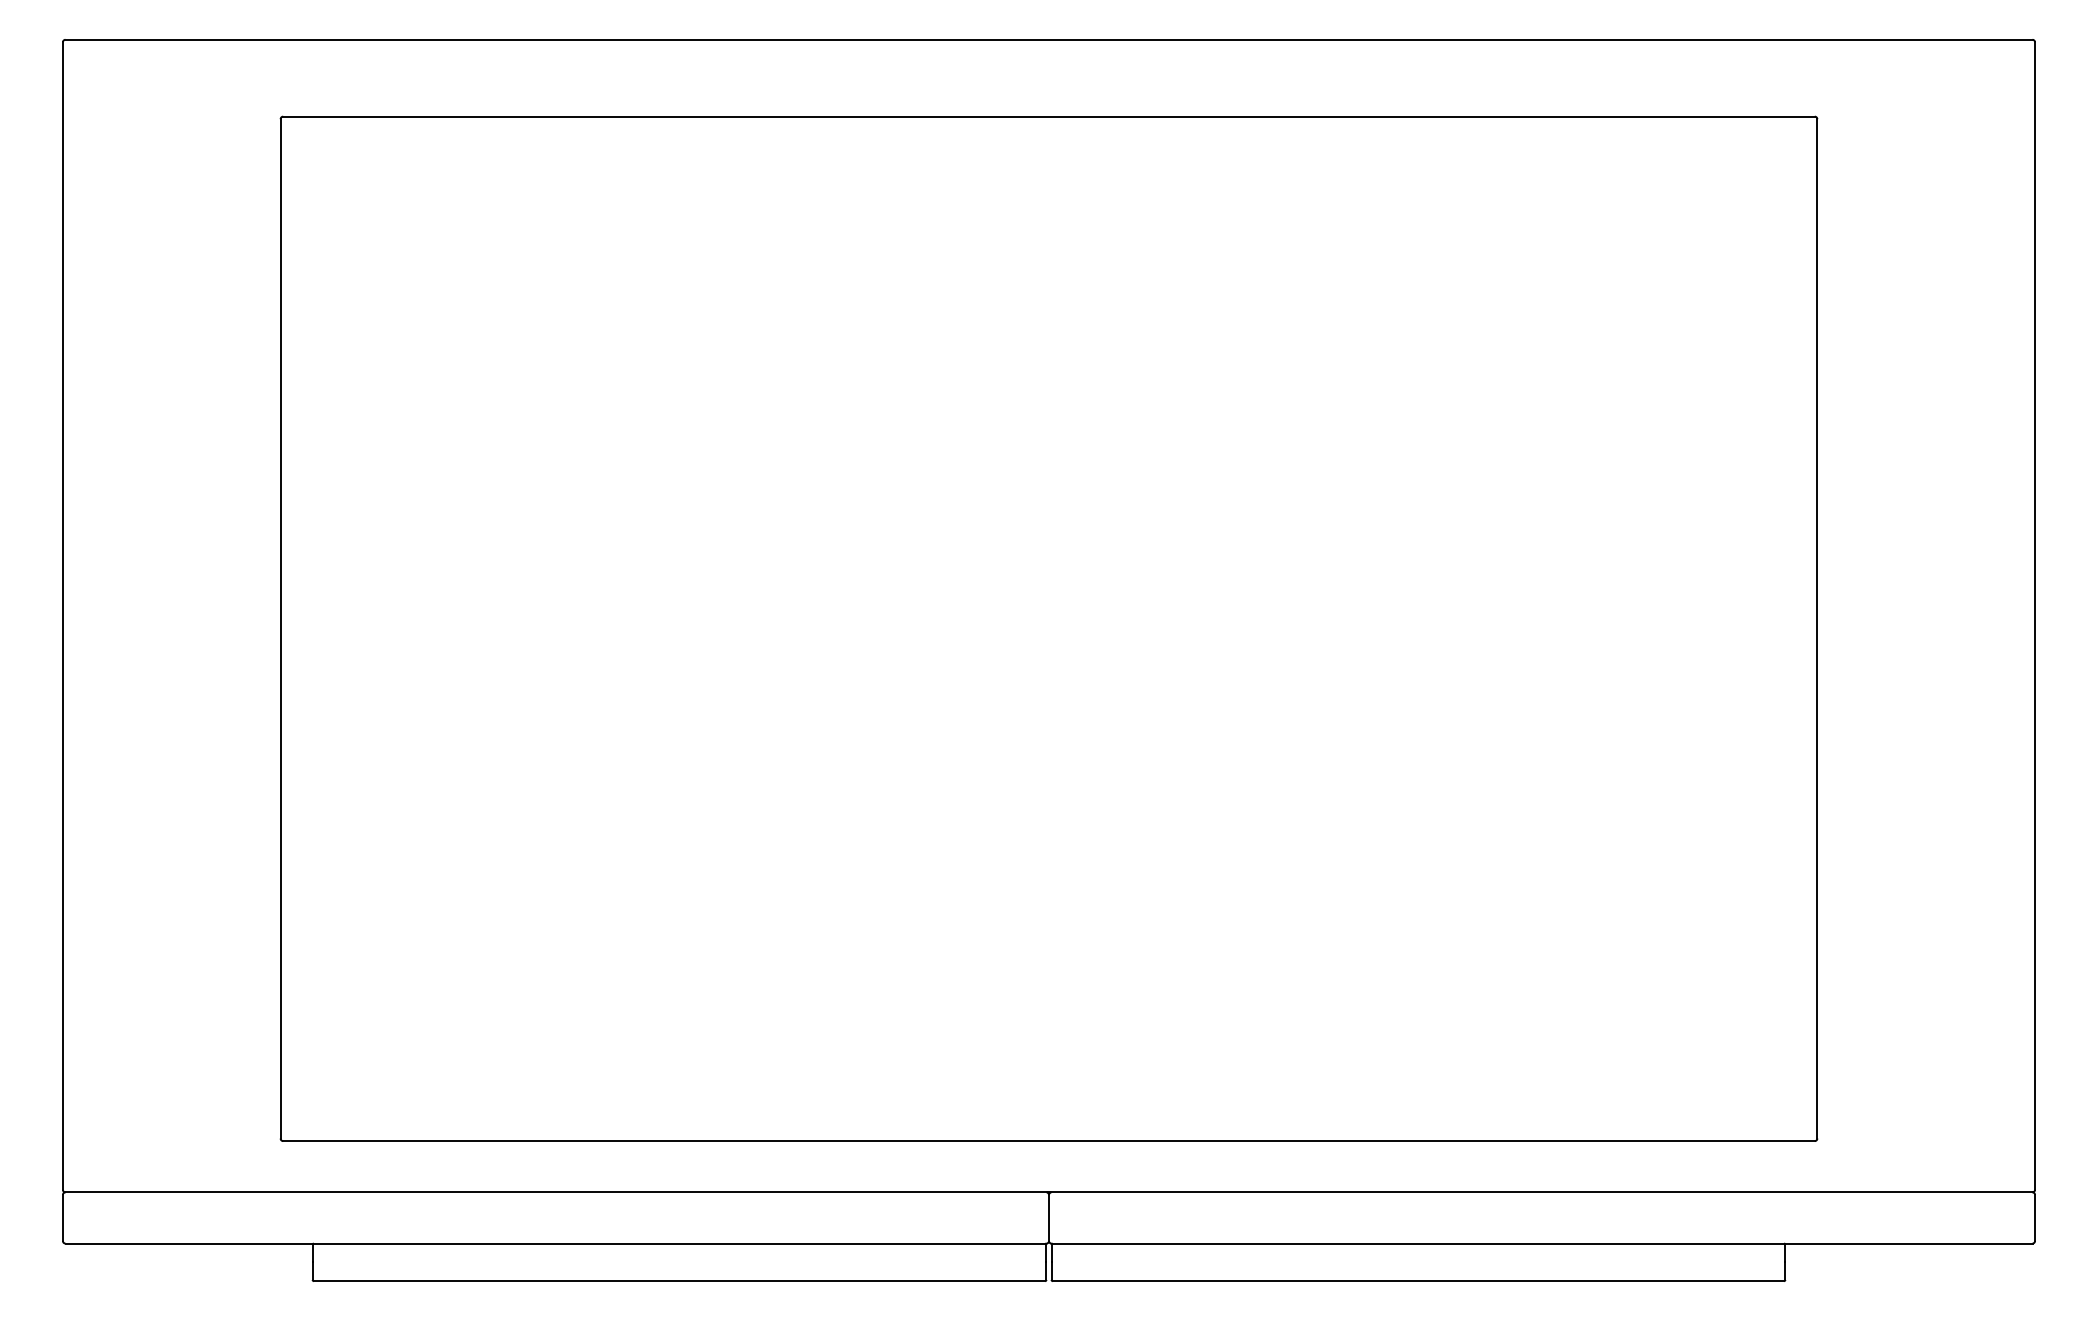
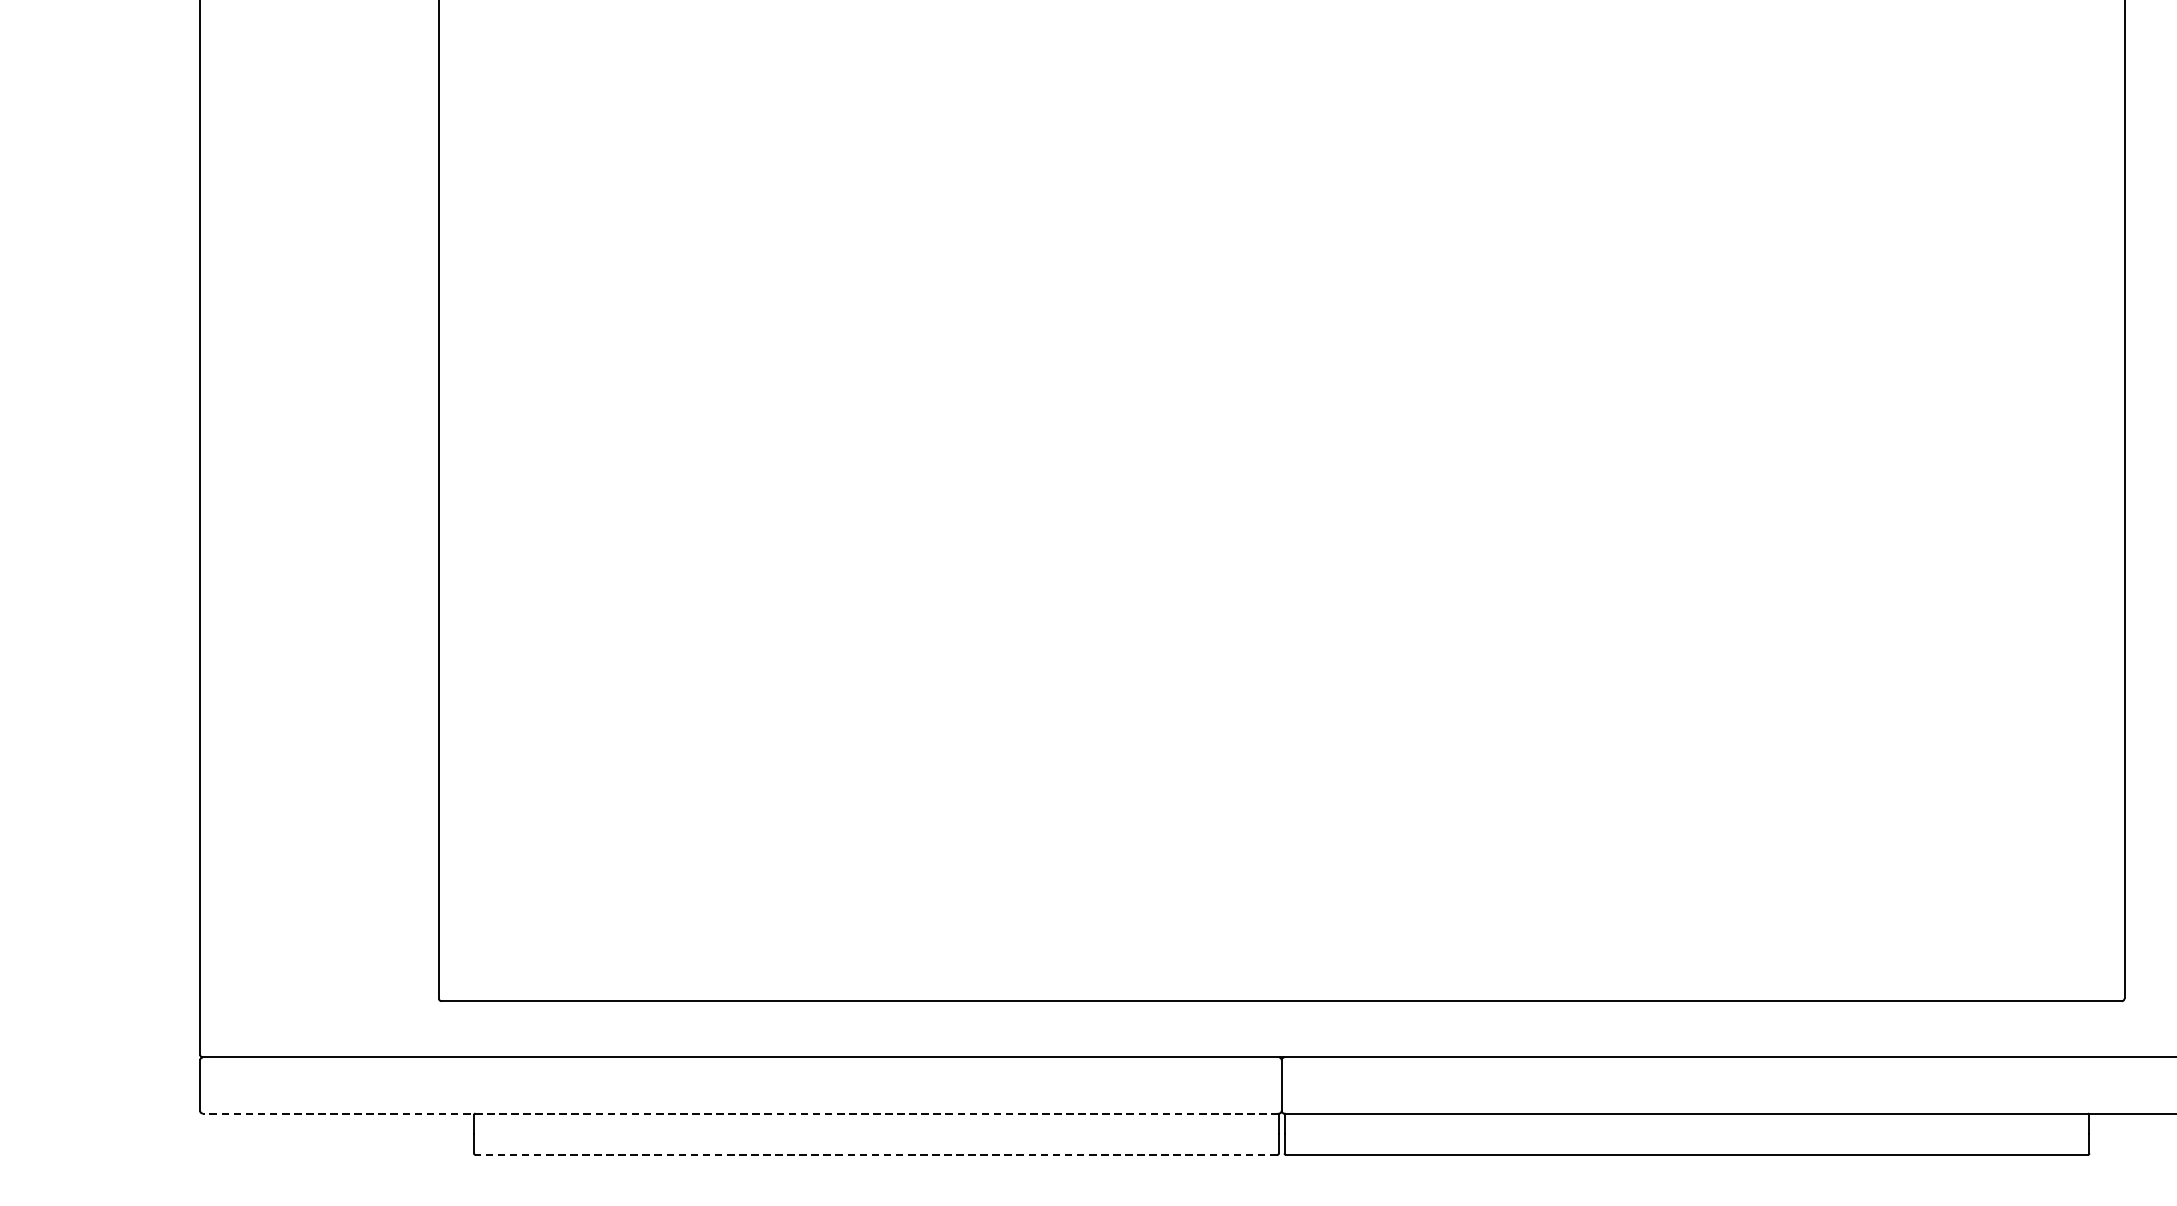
line: (555, 1243) -> (740, 1113), solid -> dashed
line: (679, 1281) -> (876, 1155), solid -> dashed

